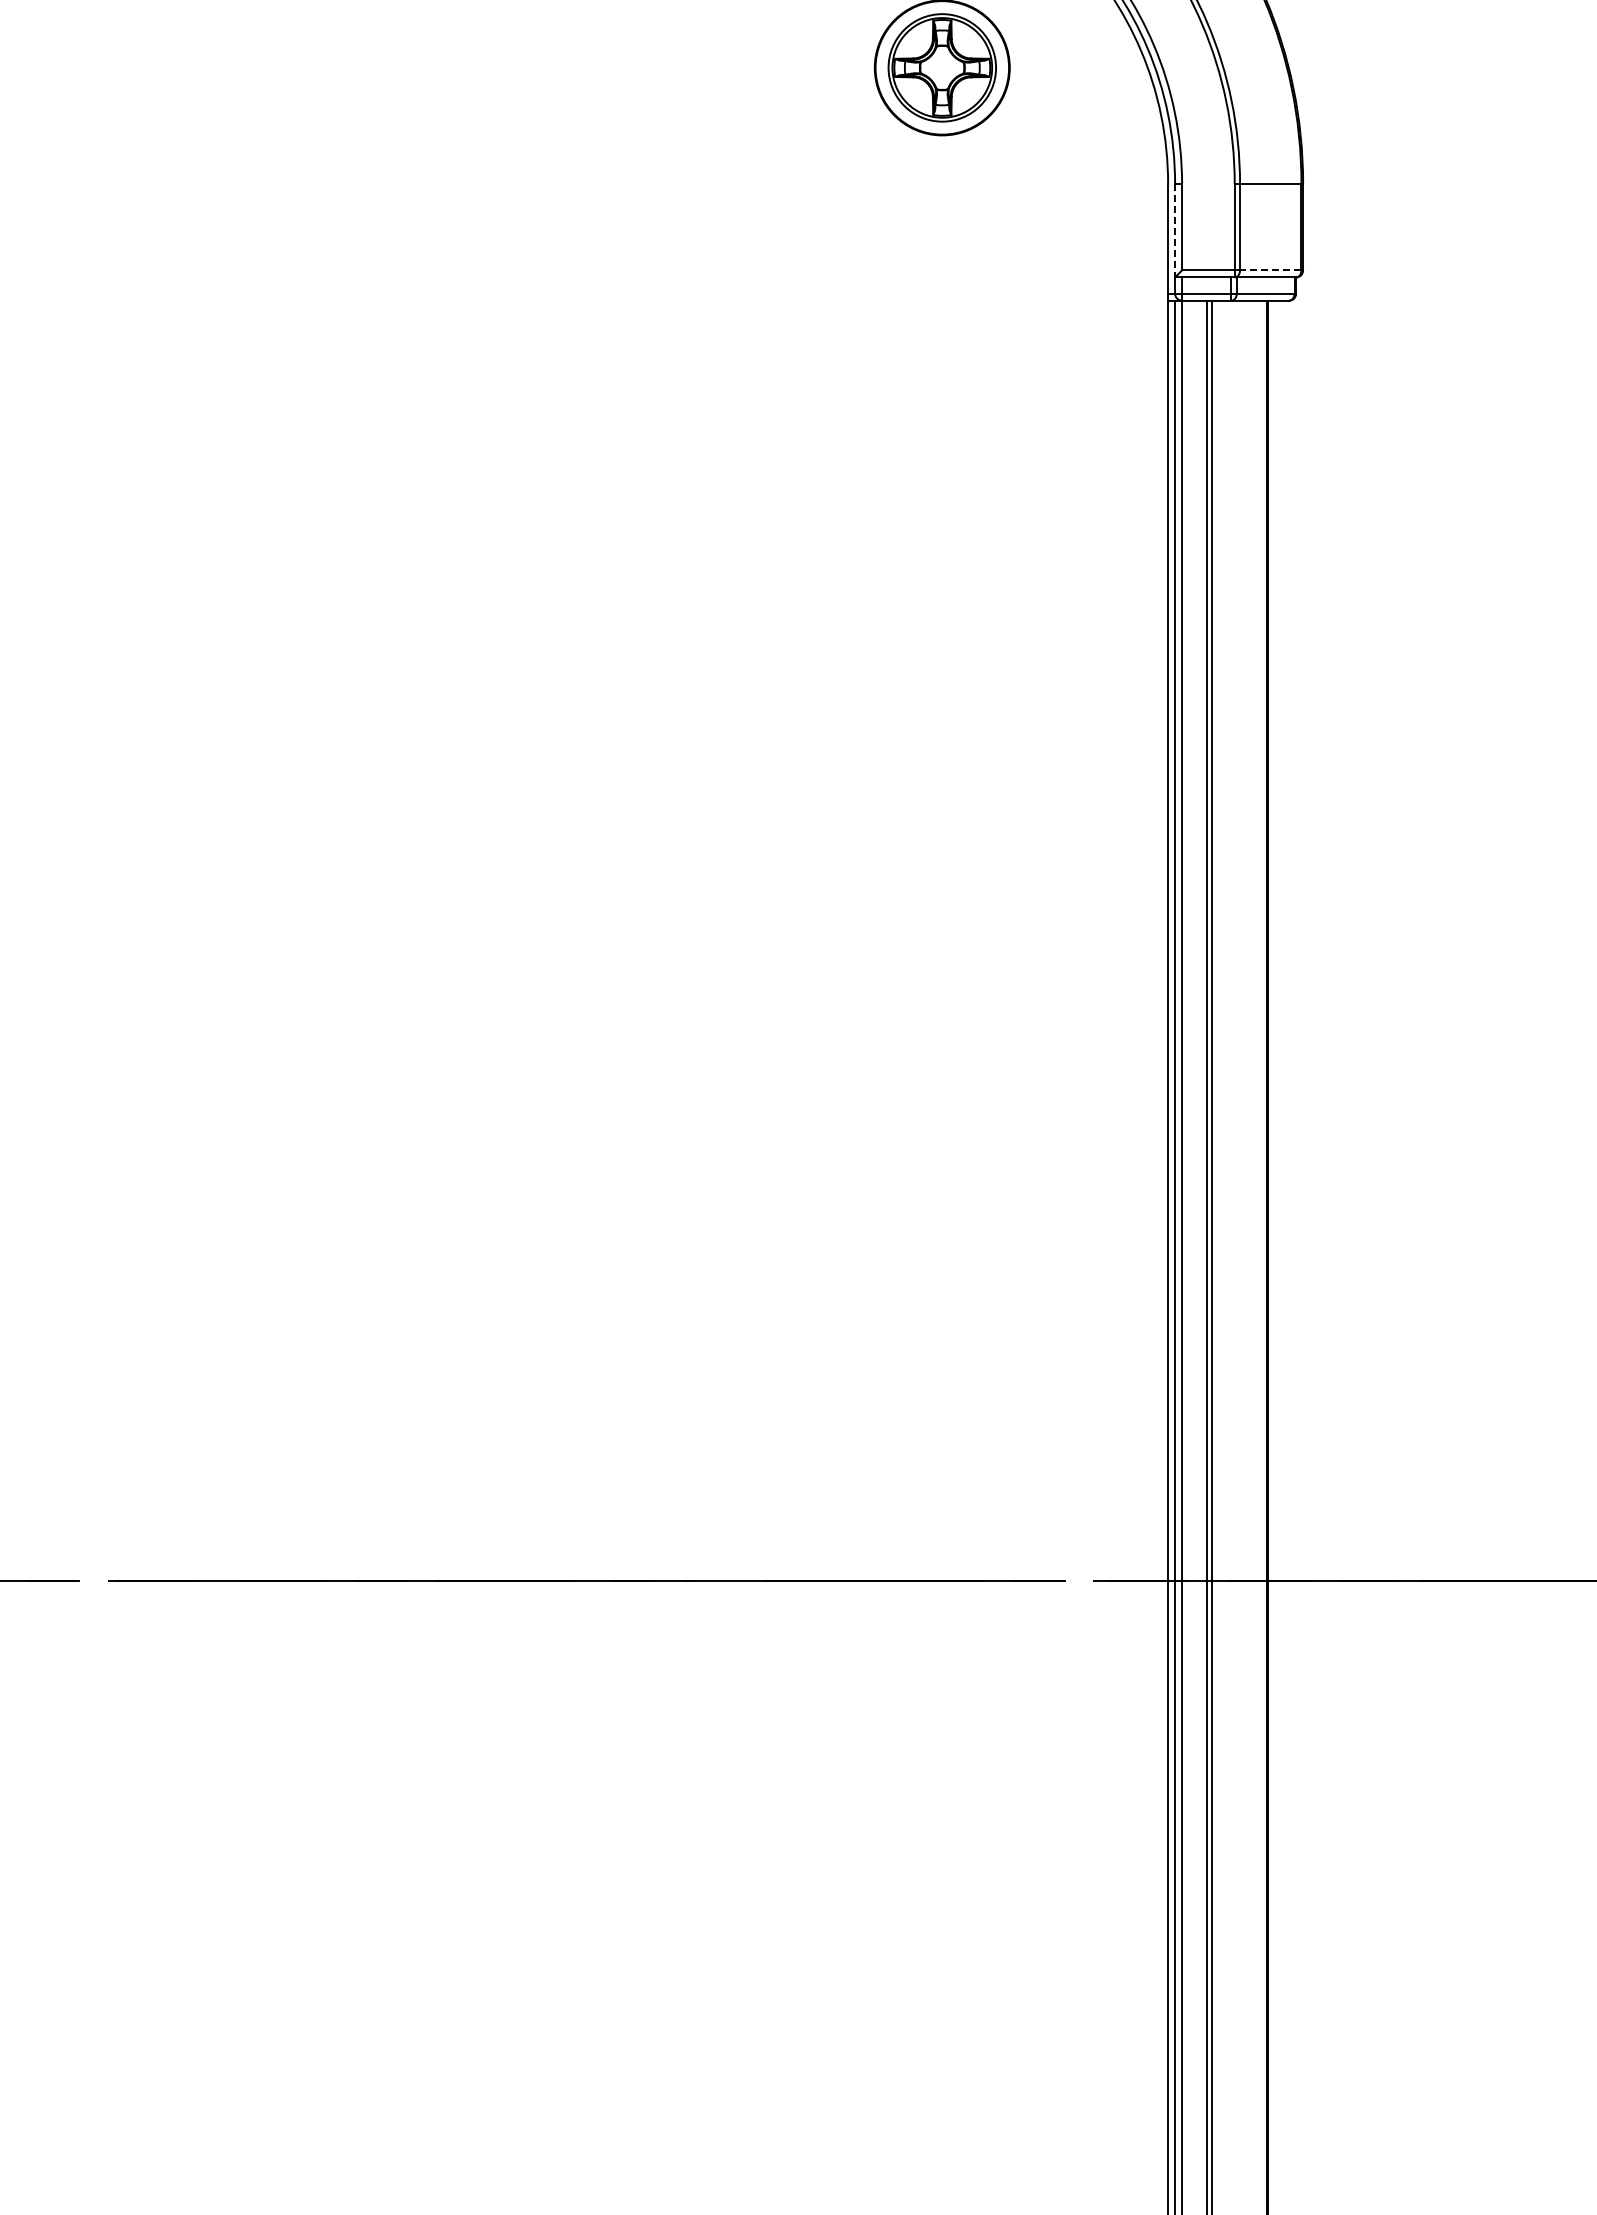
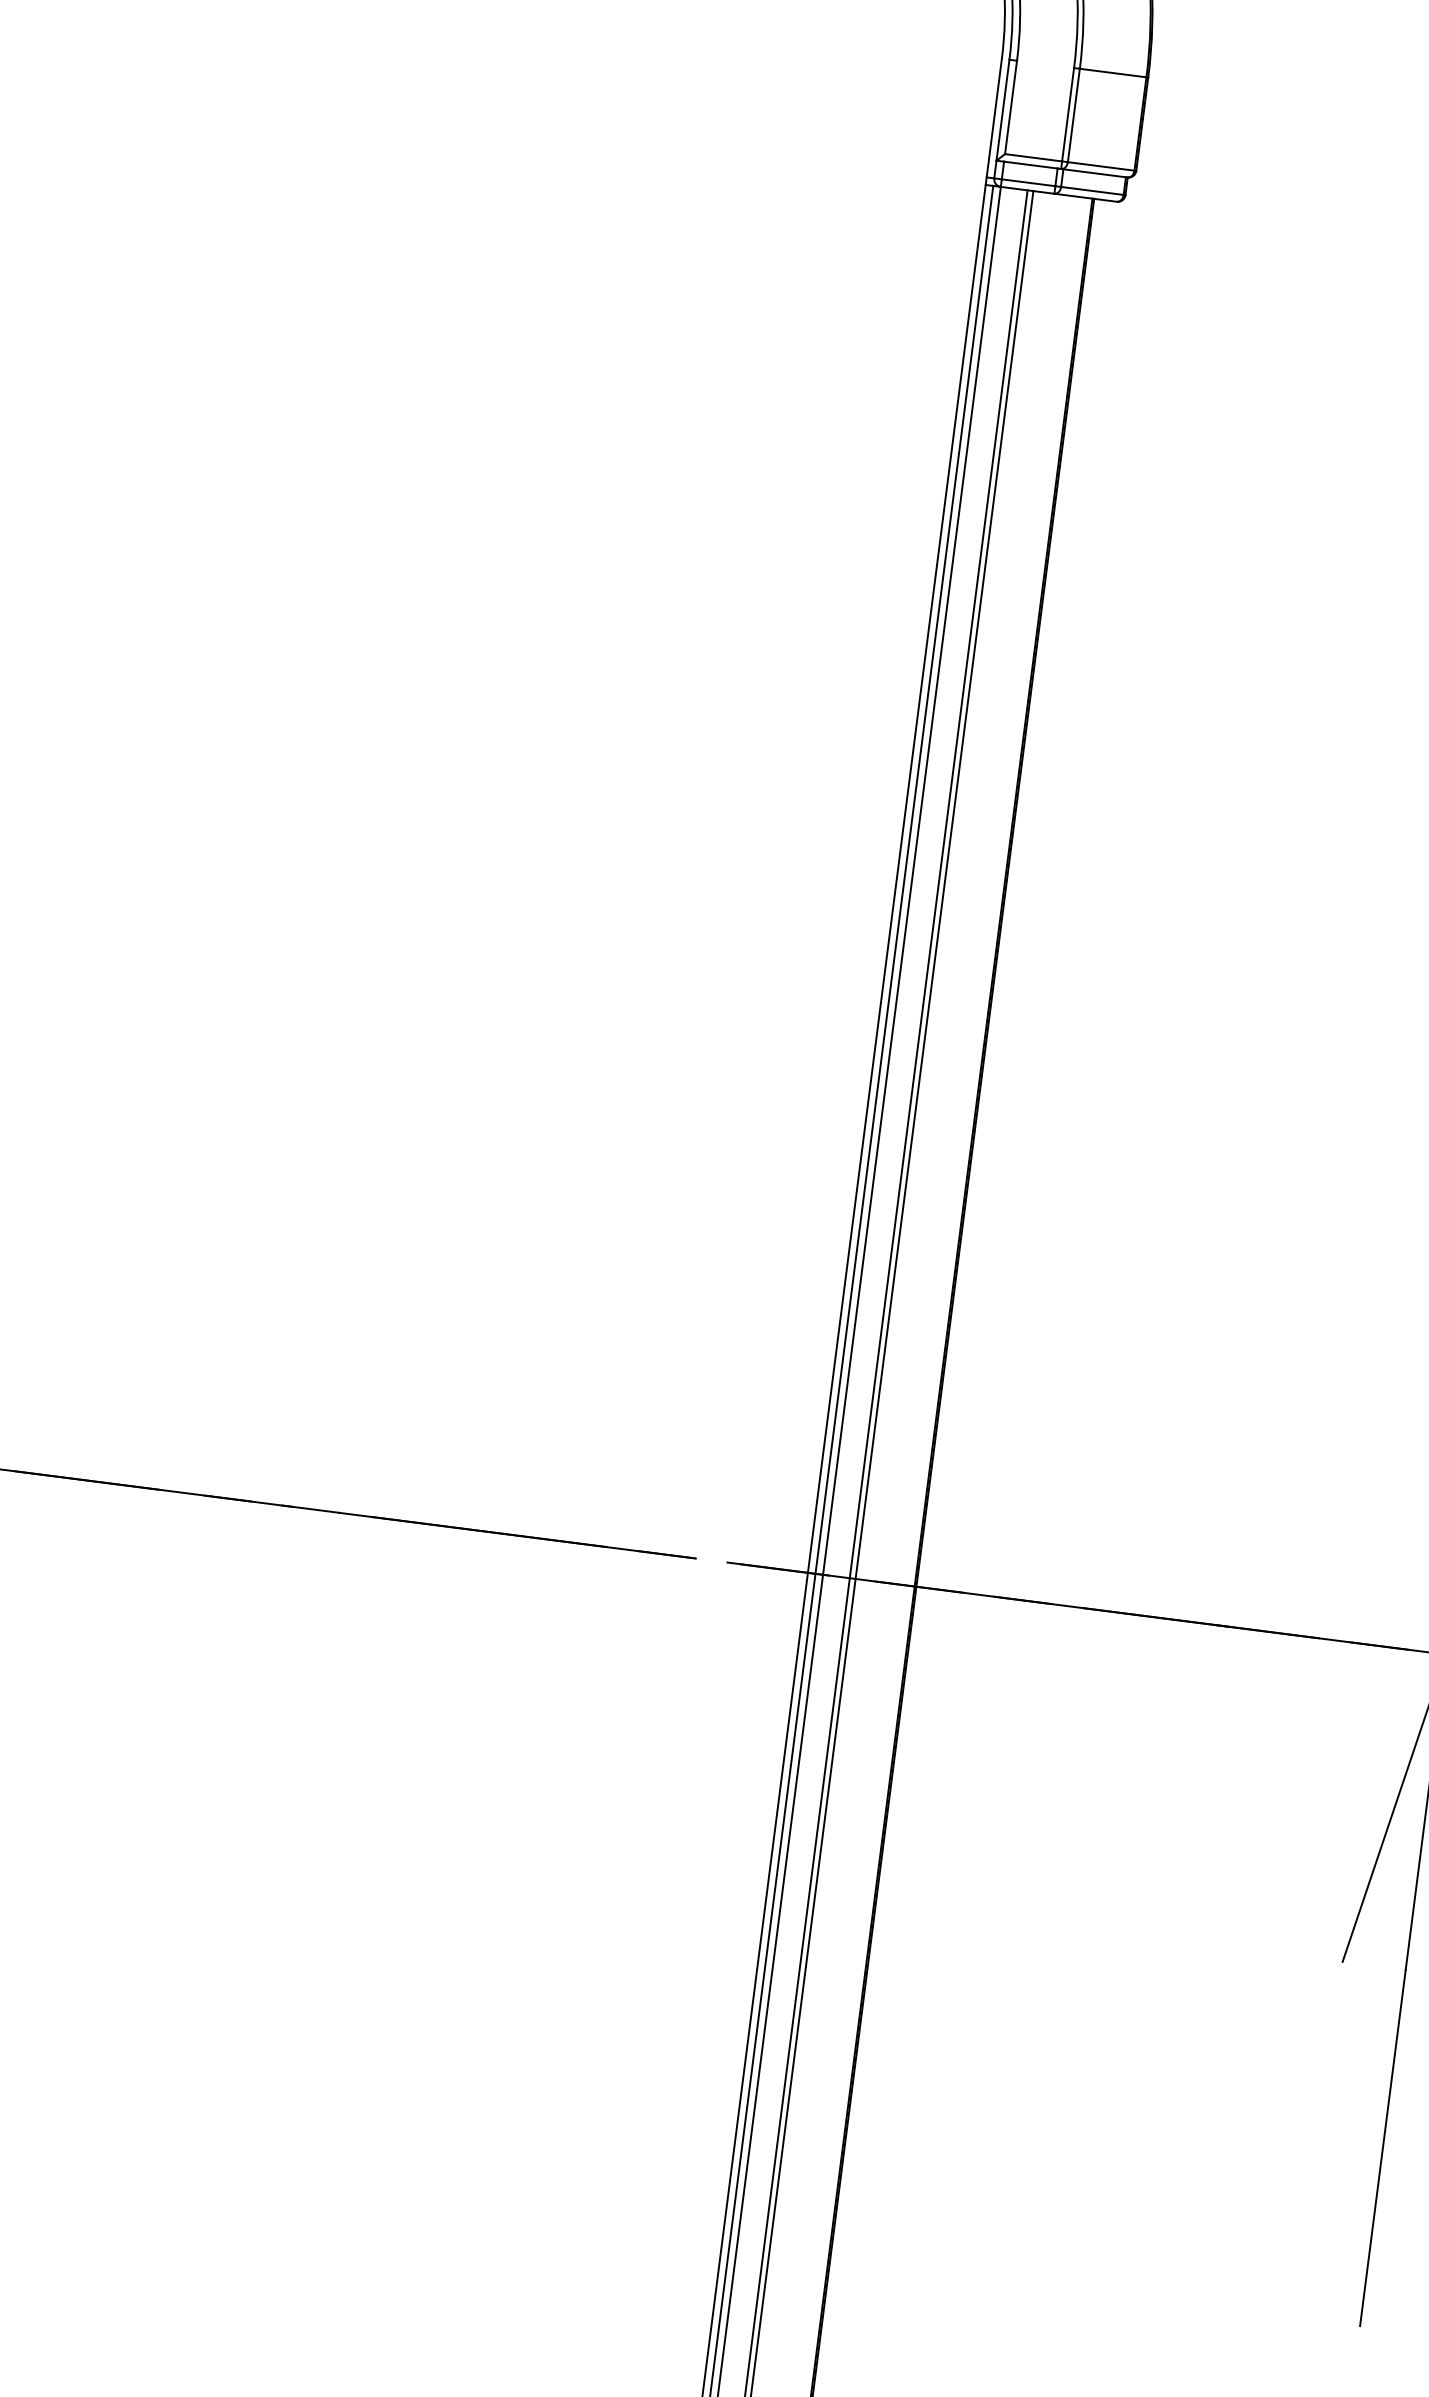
line: (1175, 230) -> (1003, 109), dashed -> solid
line: (1270, 270) -> (1100, 166), dashed -> solid

